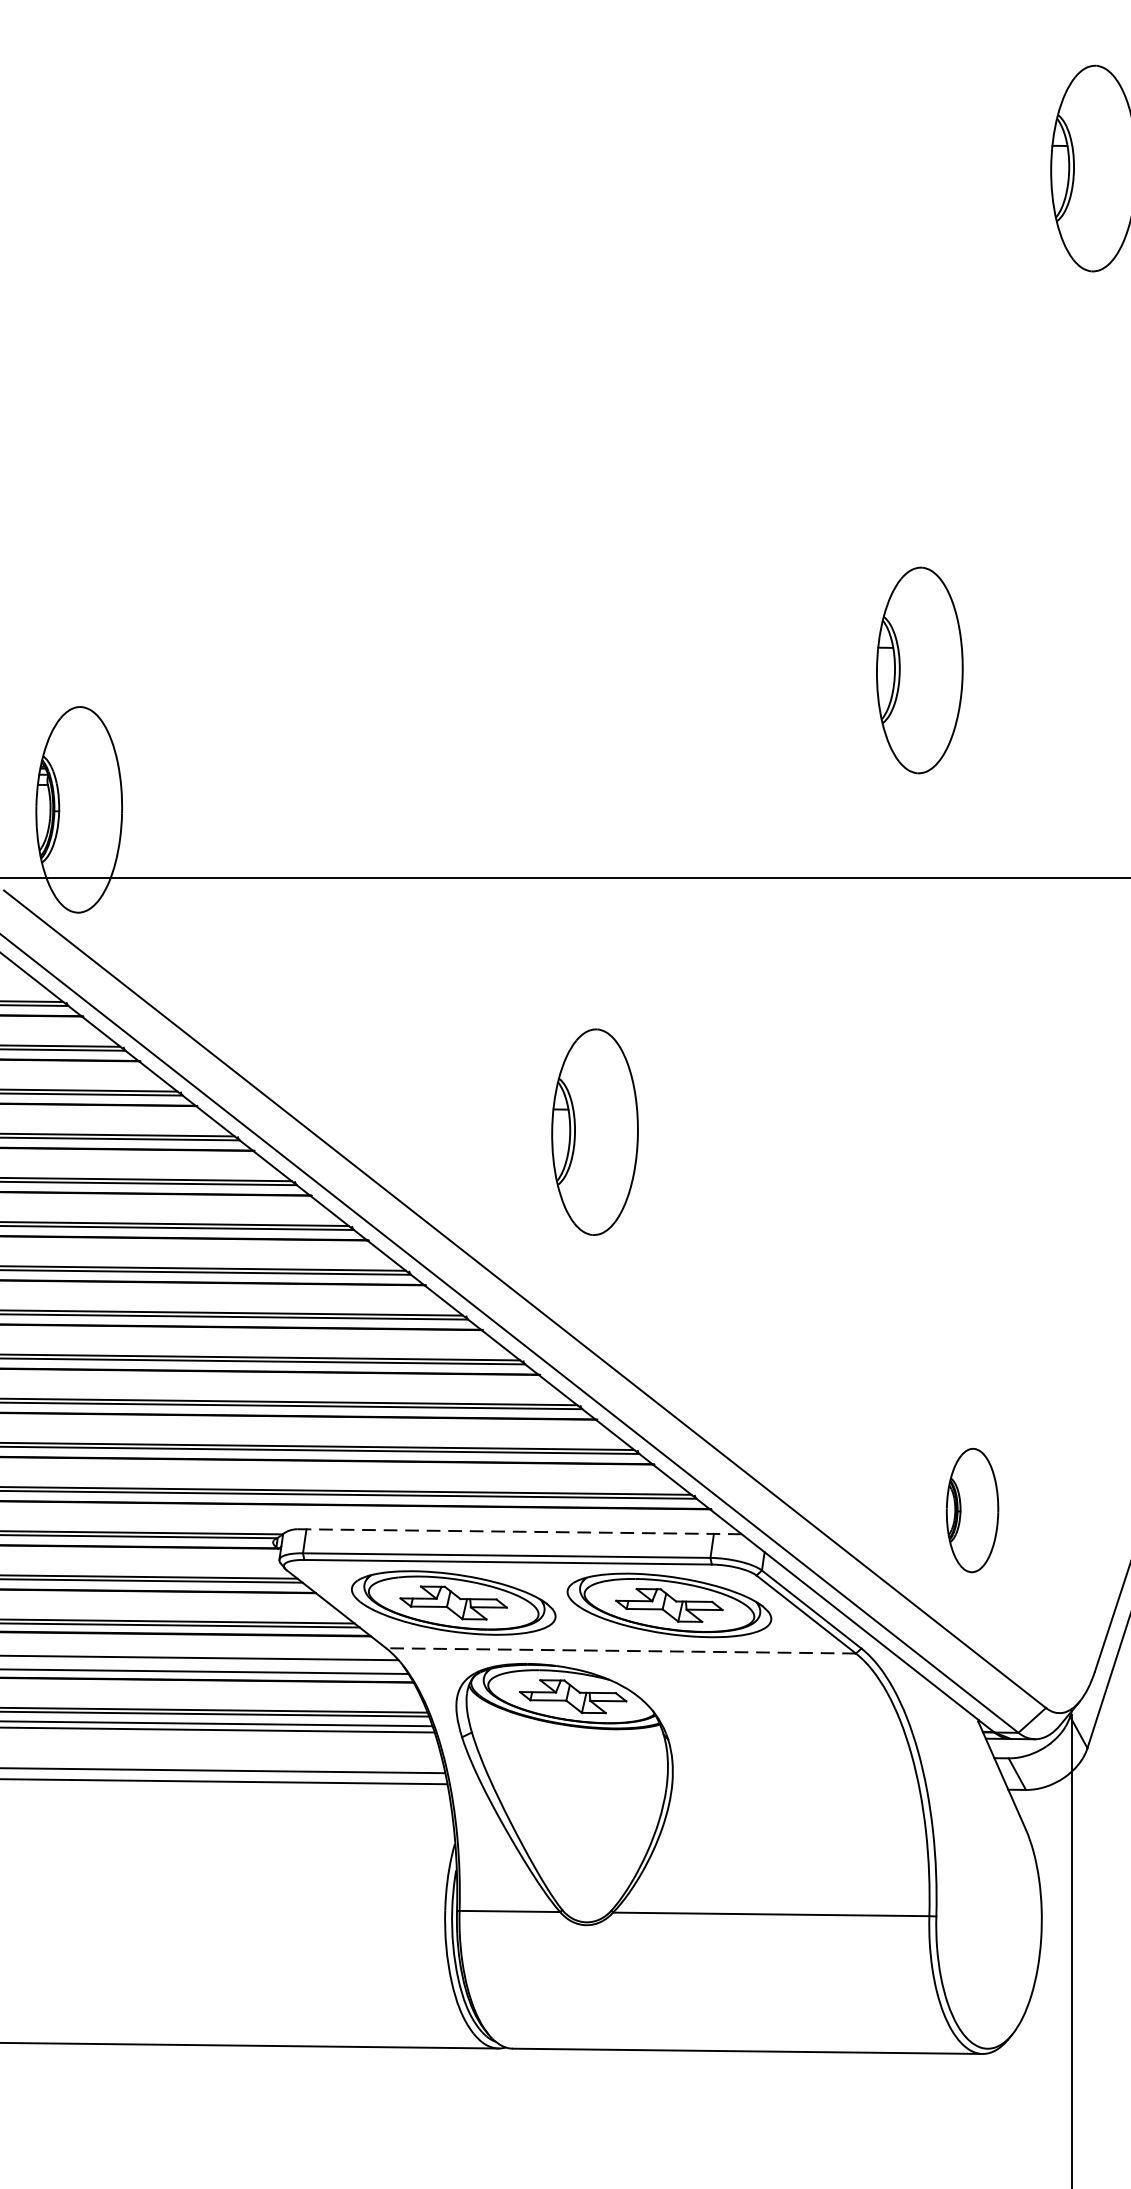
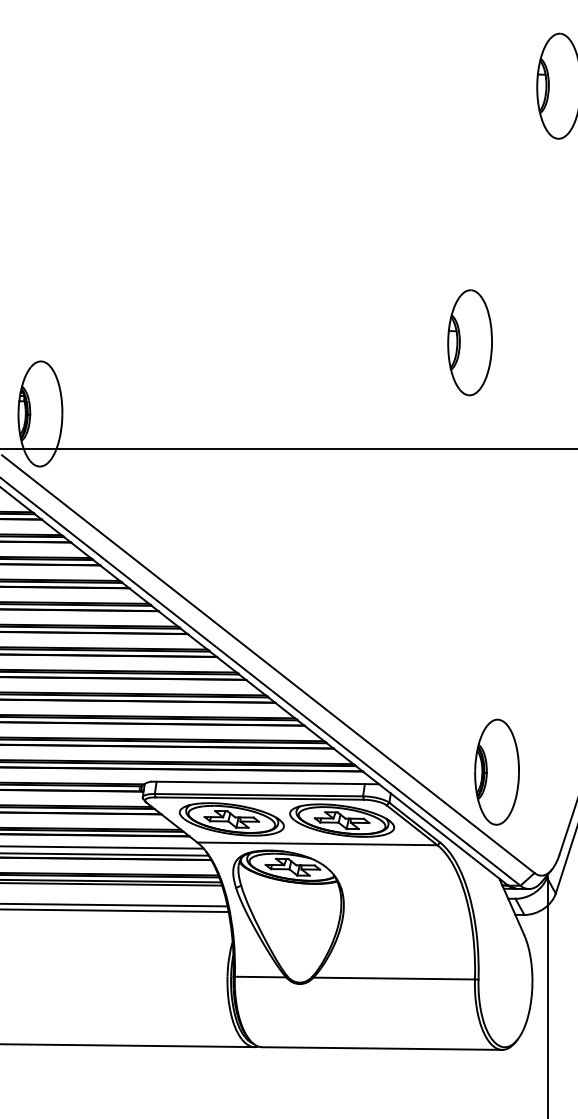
part: (593, 1131) -> (303, 578), removed
part: (971, 1509) -> (496, 771), size x1.67
line: (519, 1530) -> (265, 782), dashed -> solid
line: (619, 1650) -> (316, 843), dashed -> solid

